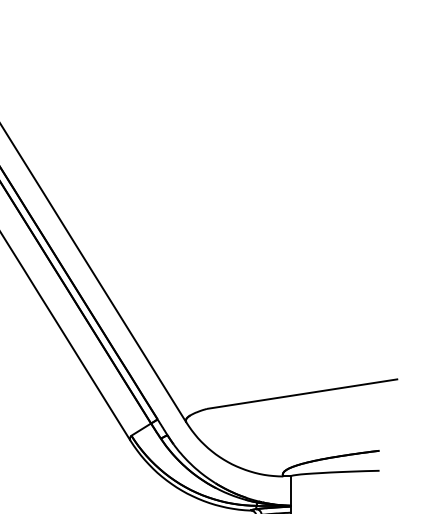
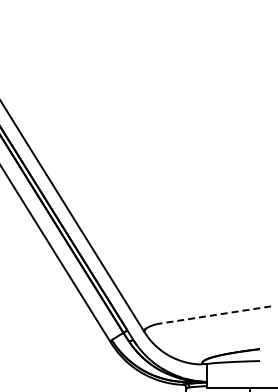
line: (301, 394) -> (213, 315), solid -> dashed

